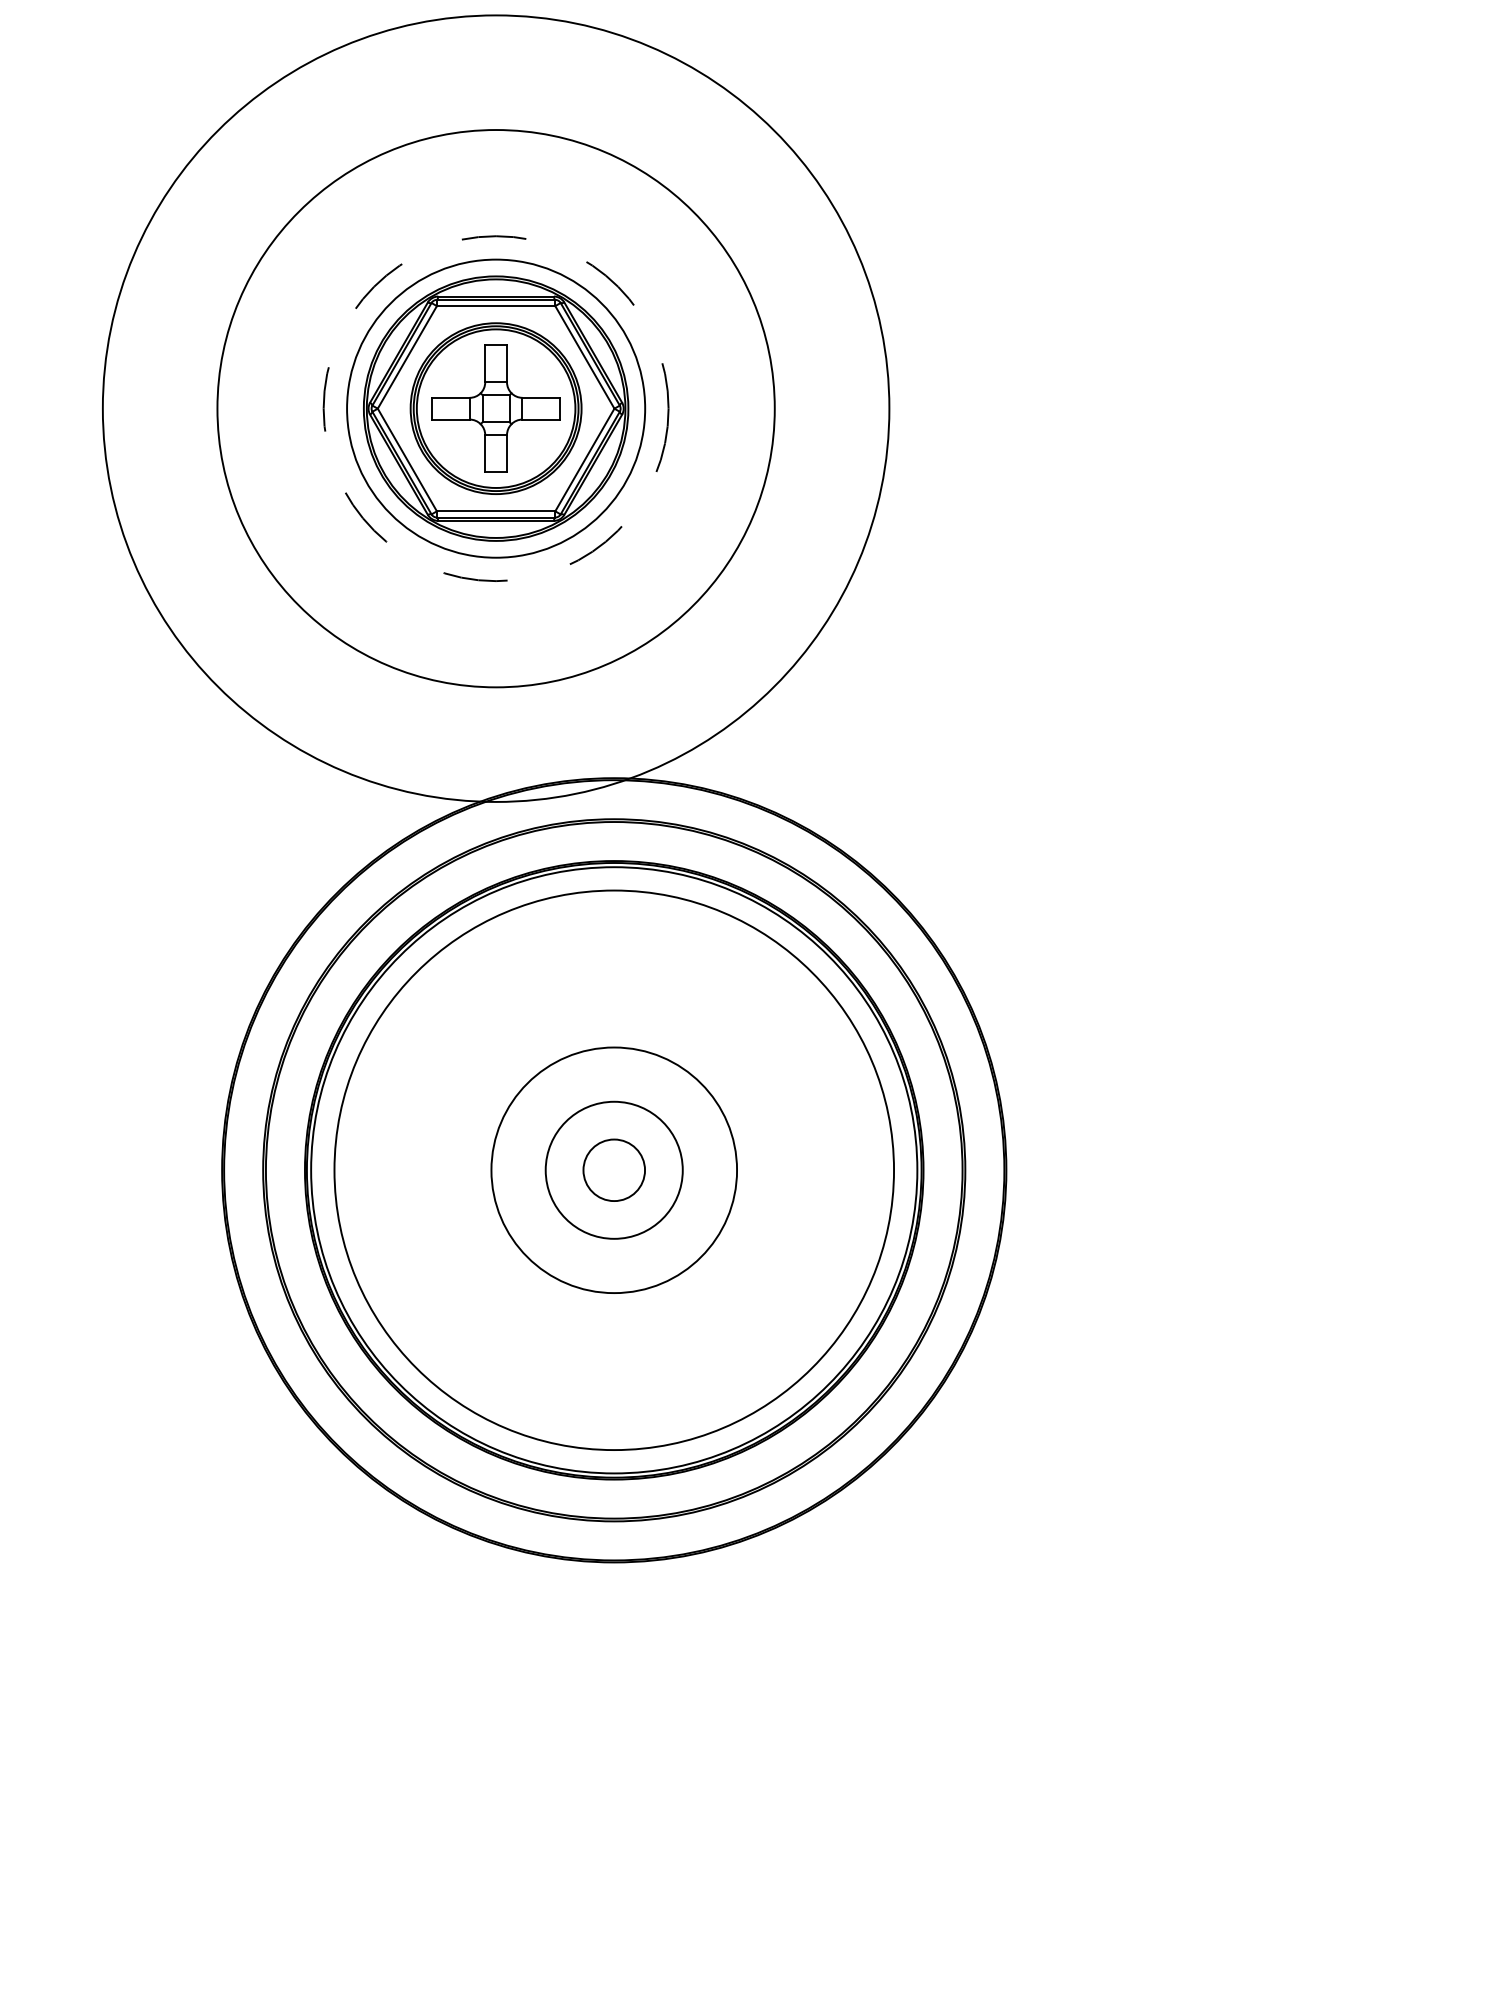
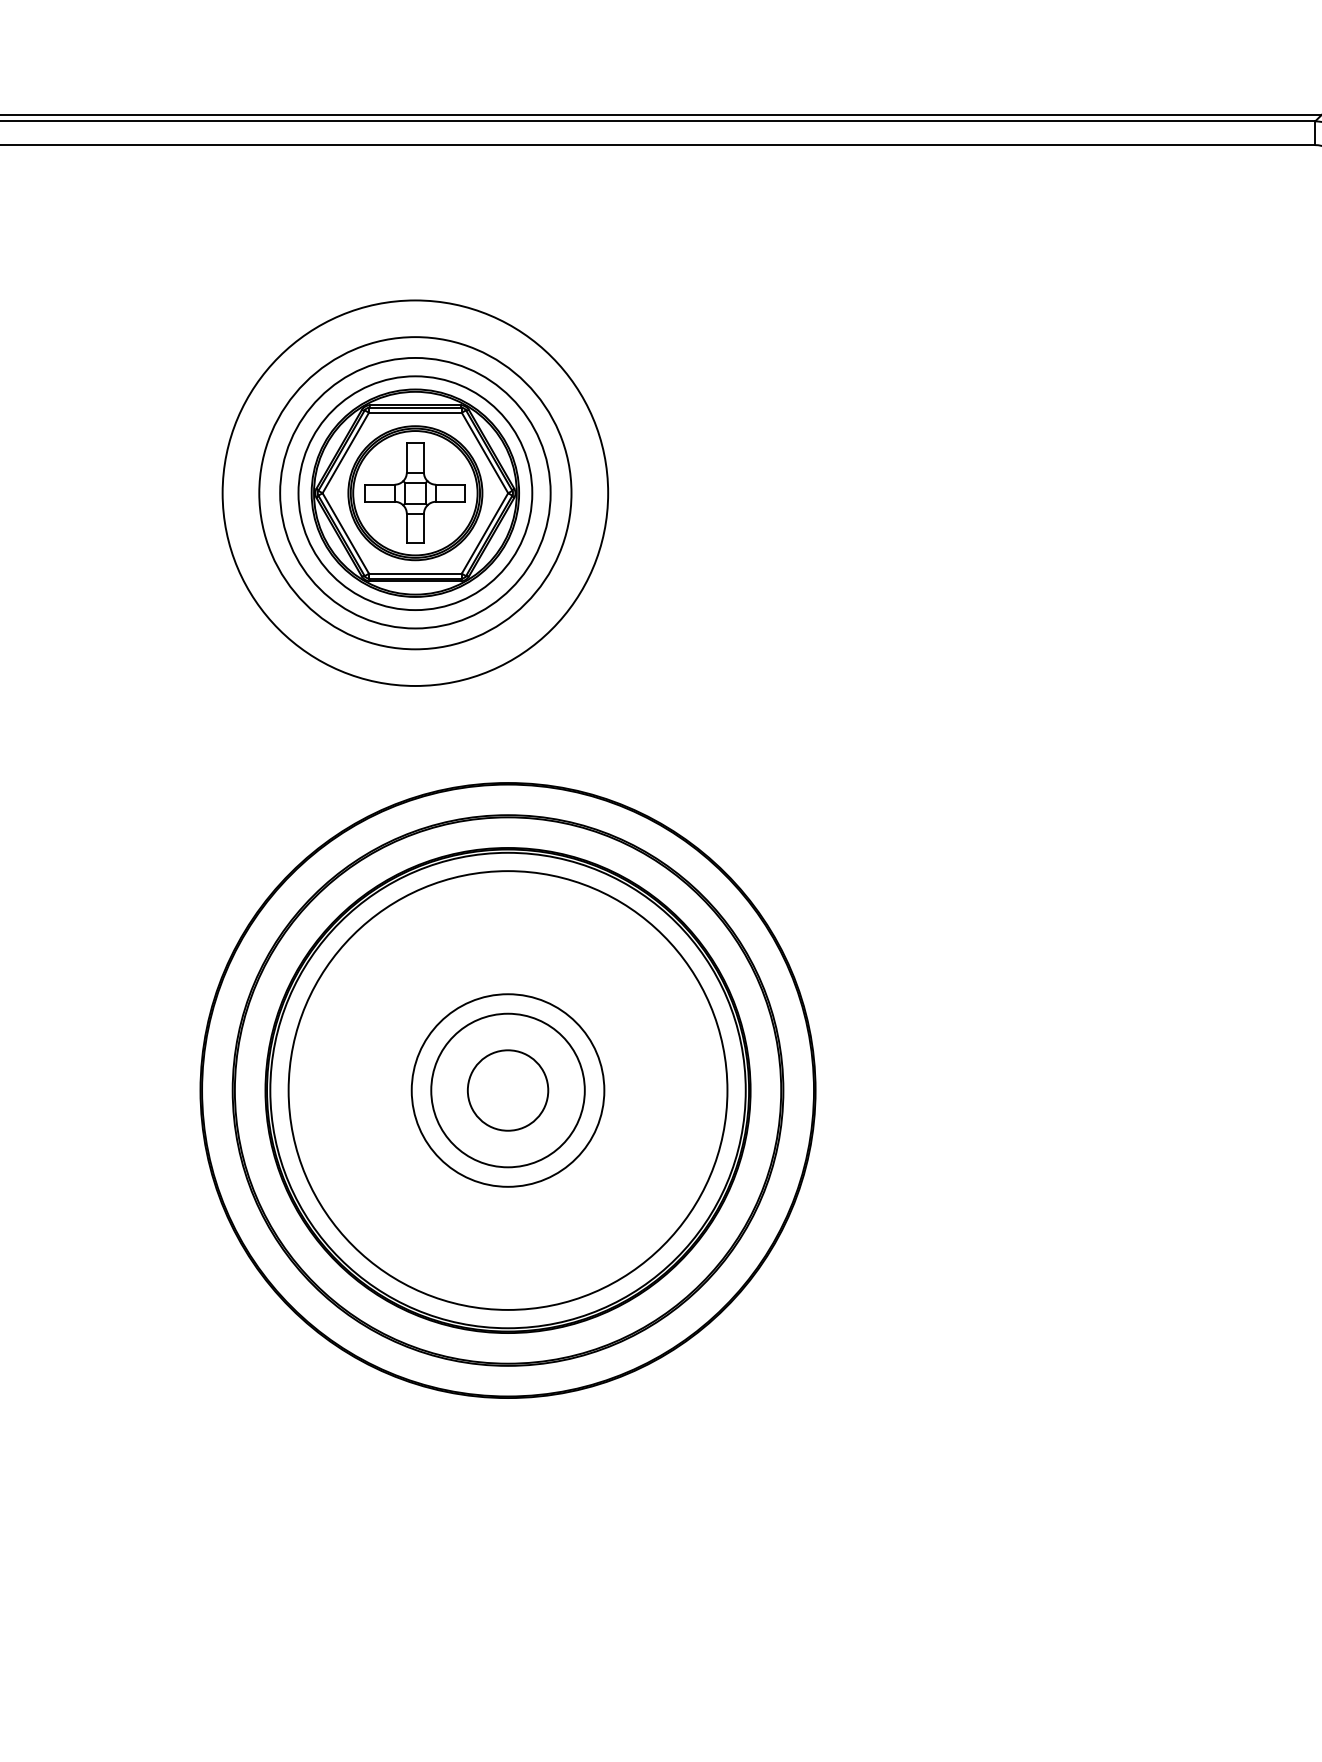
circle: (496, 407) -> (415, 492), dashed -> solid
circle: (496, 407) -> (415, 492), size x0.62
circle: (496, 409) -> (415, 493), size x0.71
circle: (613, 1170) -> (507, 1090), size x1.43
circle: (613, 1170) -> (507, 1090), size x1.67

